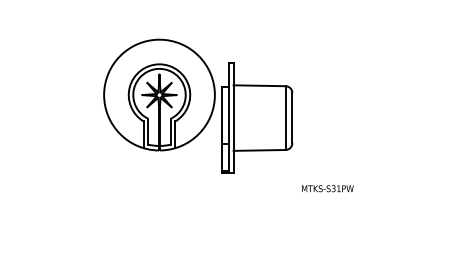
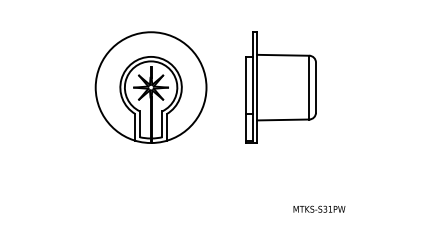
part: (257, 117) -> (281, 87), moved
text: (327, 188) -> (319, 209), moved

